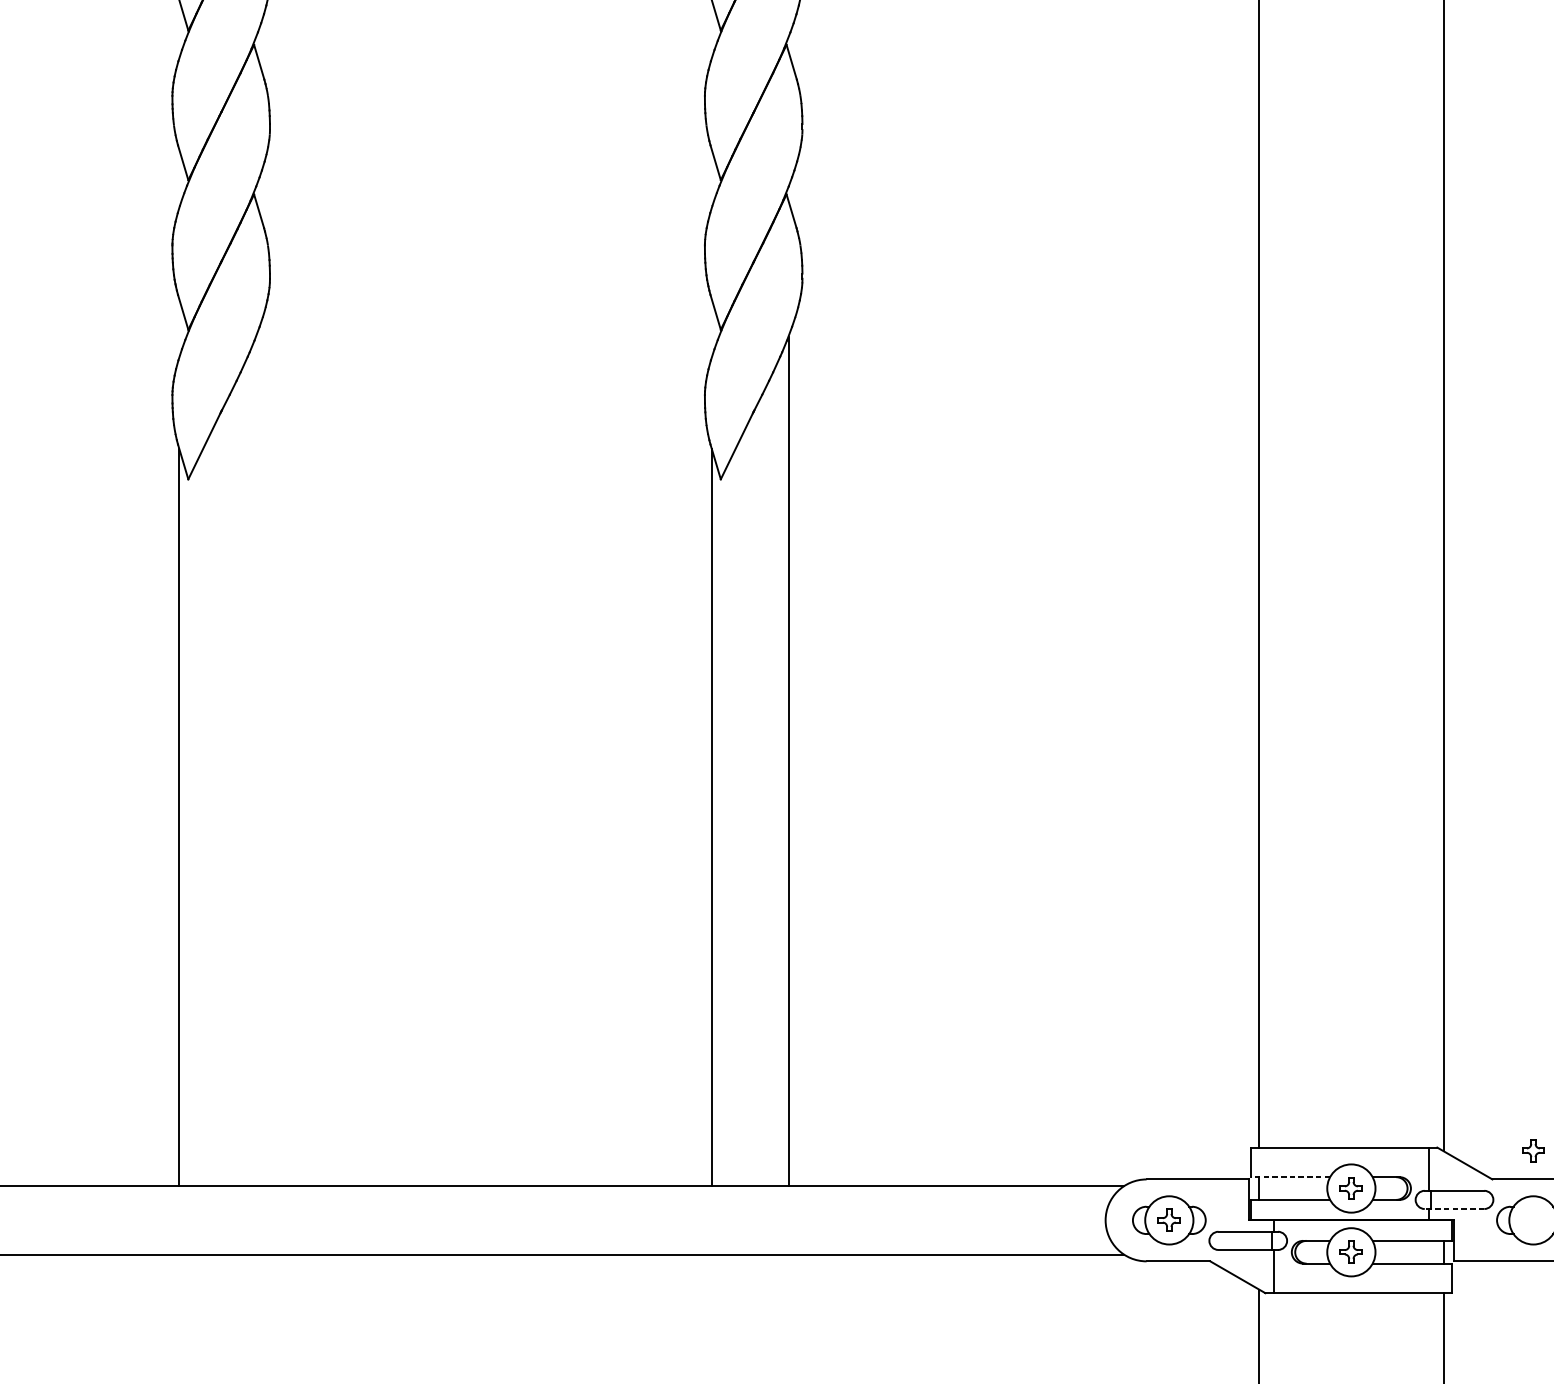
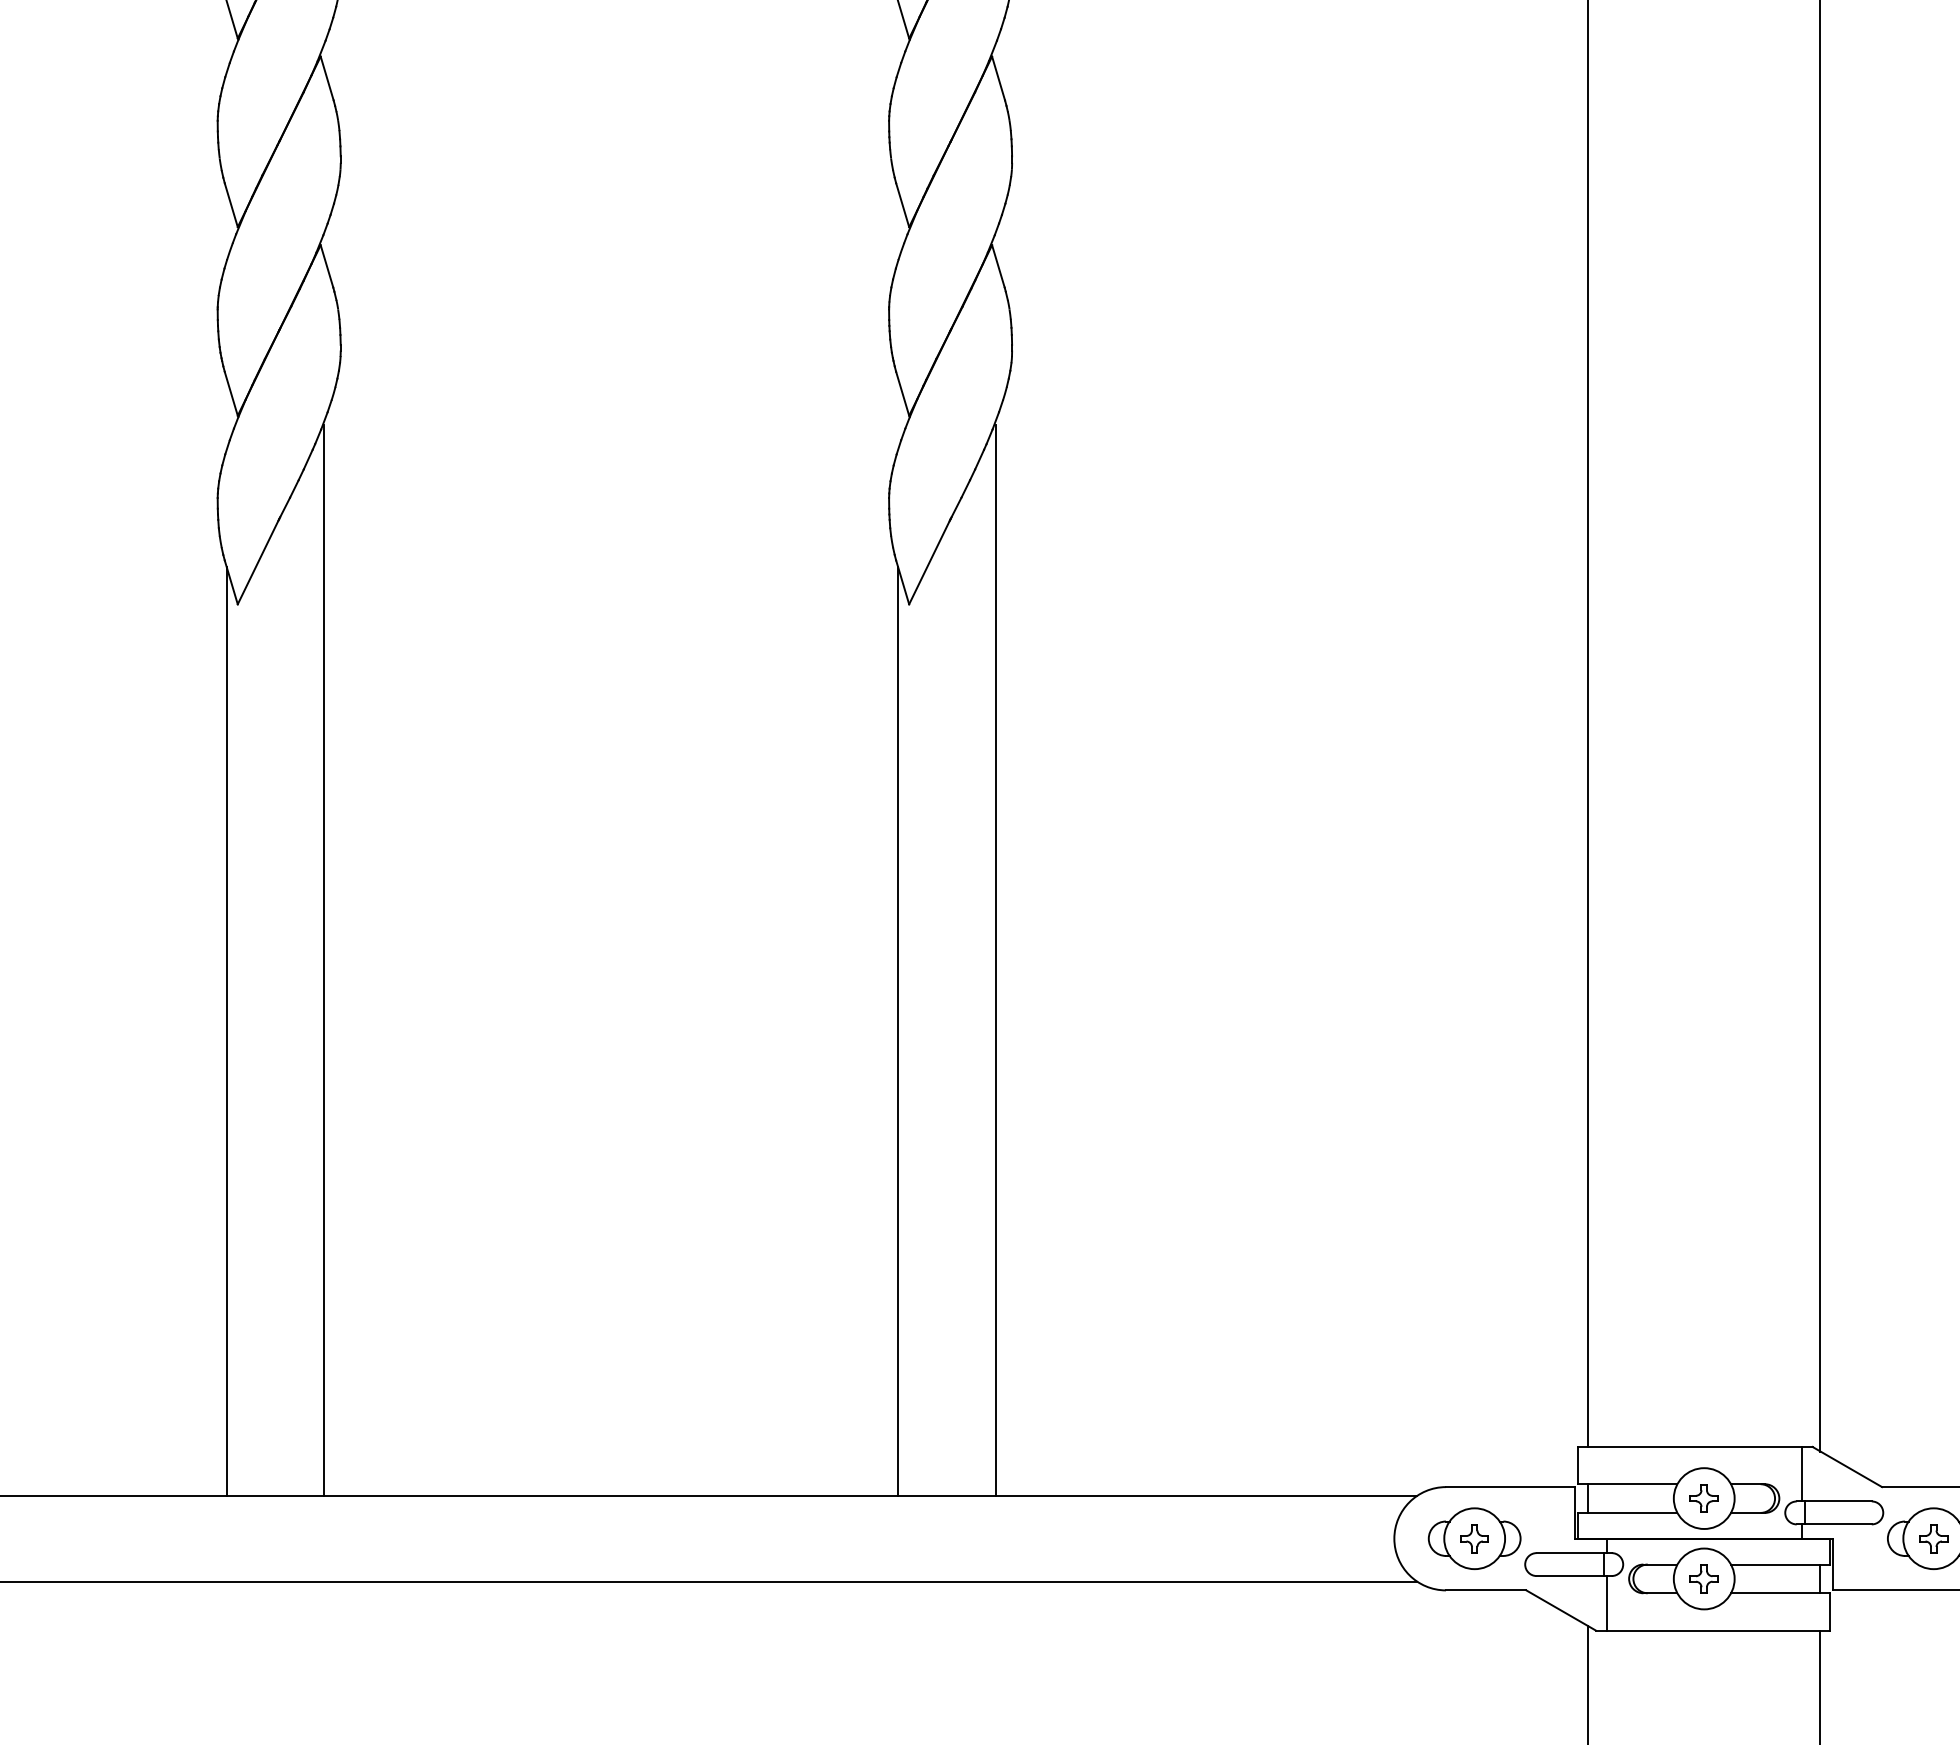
line: (257, 760) -> (324, 959), added
part: (1533, 1150) -> (1933, 1538), moved
line: (1290, 1177) -> (1627, 1484), dashed -> solid
line: (1454, 1209) -> (1834, 1524), dashed -> solid

